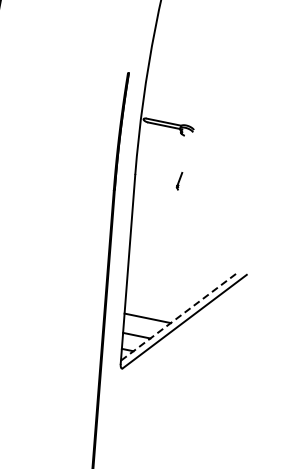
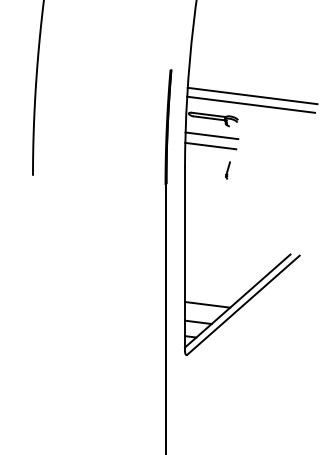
line: (210, 105) -> (252, 95), added
line: (209, 114) -> (251, 104), added
line: (165, 143) -> (211, 135), added
line: (163, 153) -> (210, 145), added
line: (179, 316) -> (238, 300), dashed -> solid

